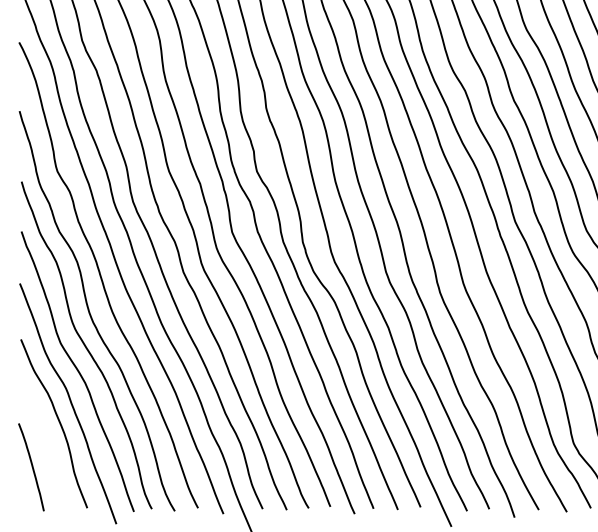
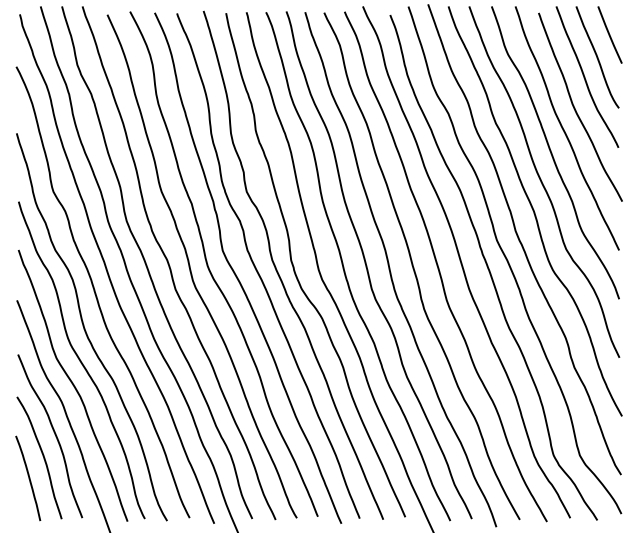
curve: (46, 444) -> (42, 456), added

